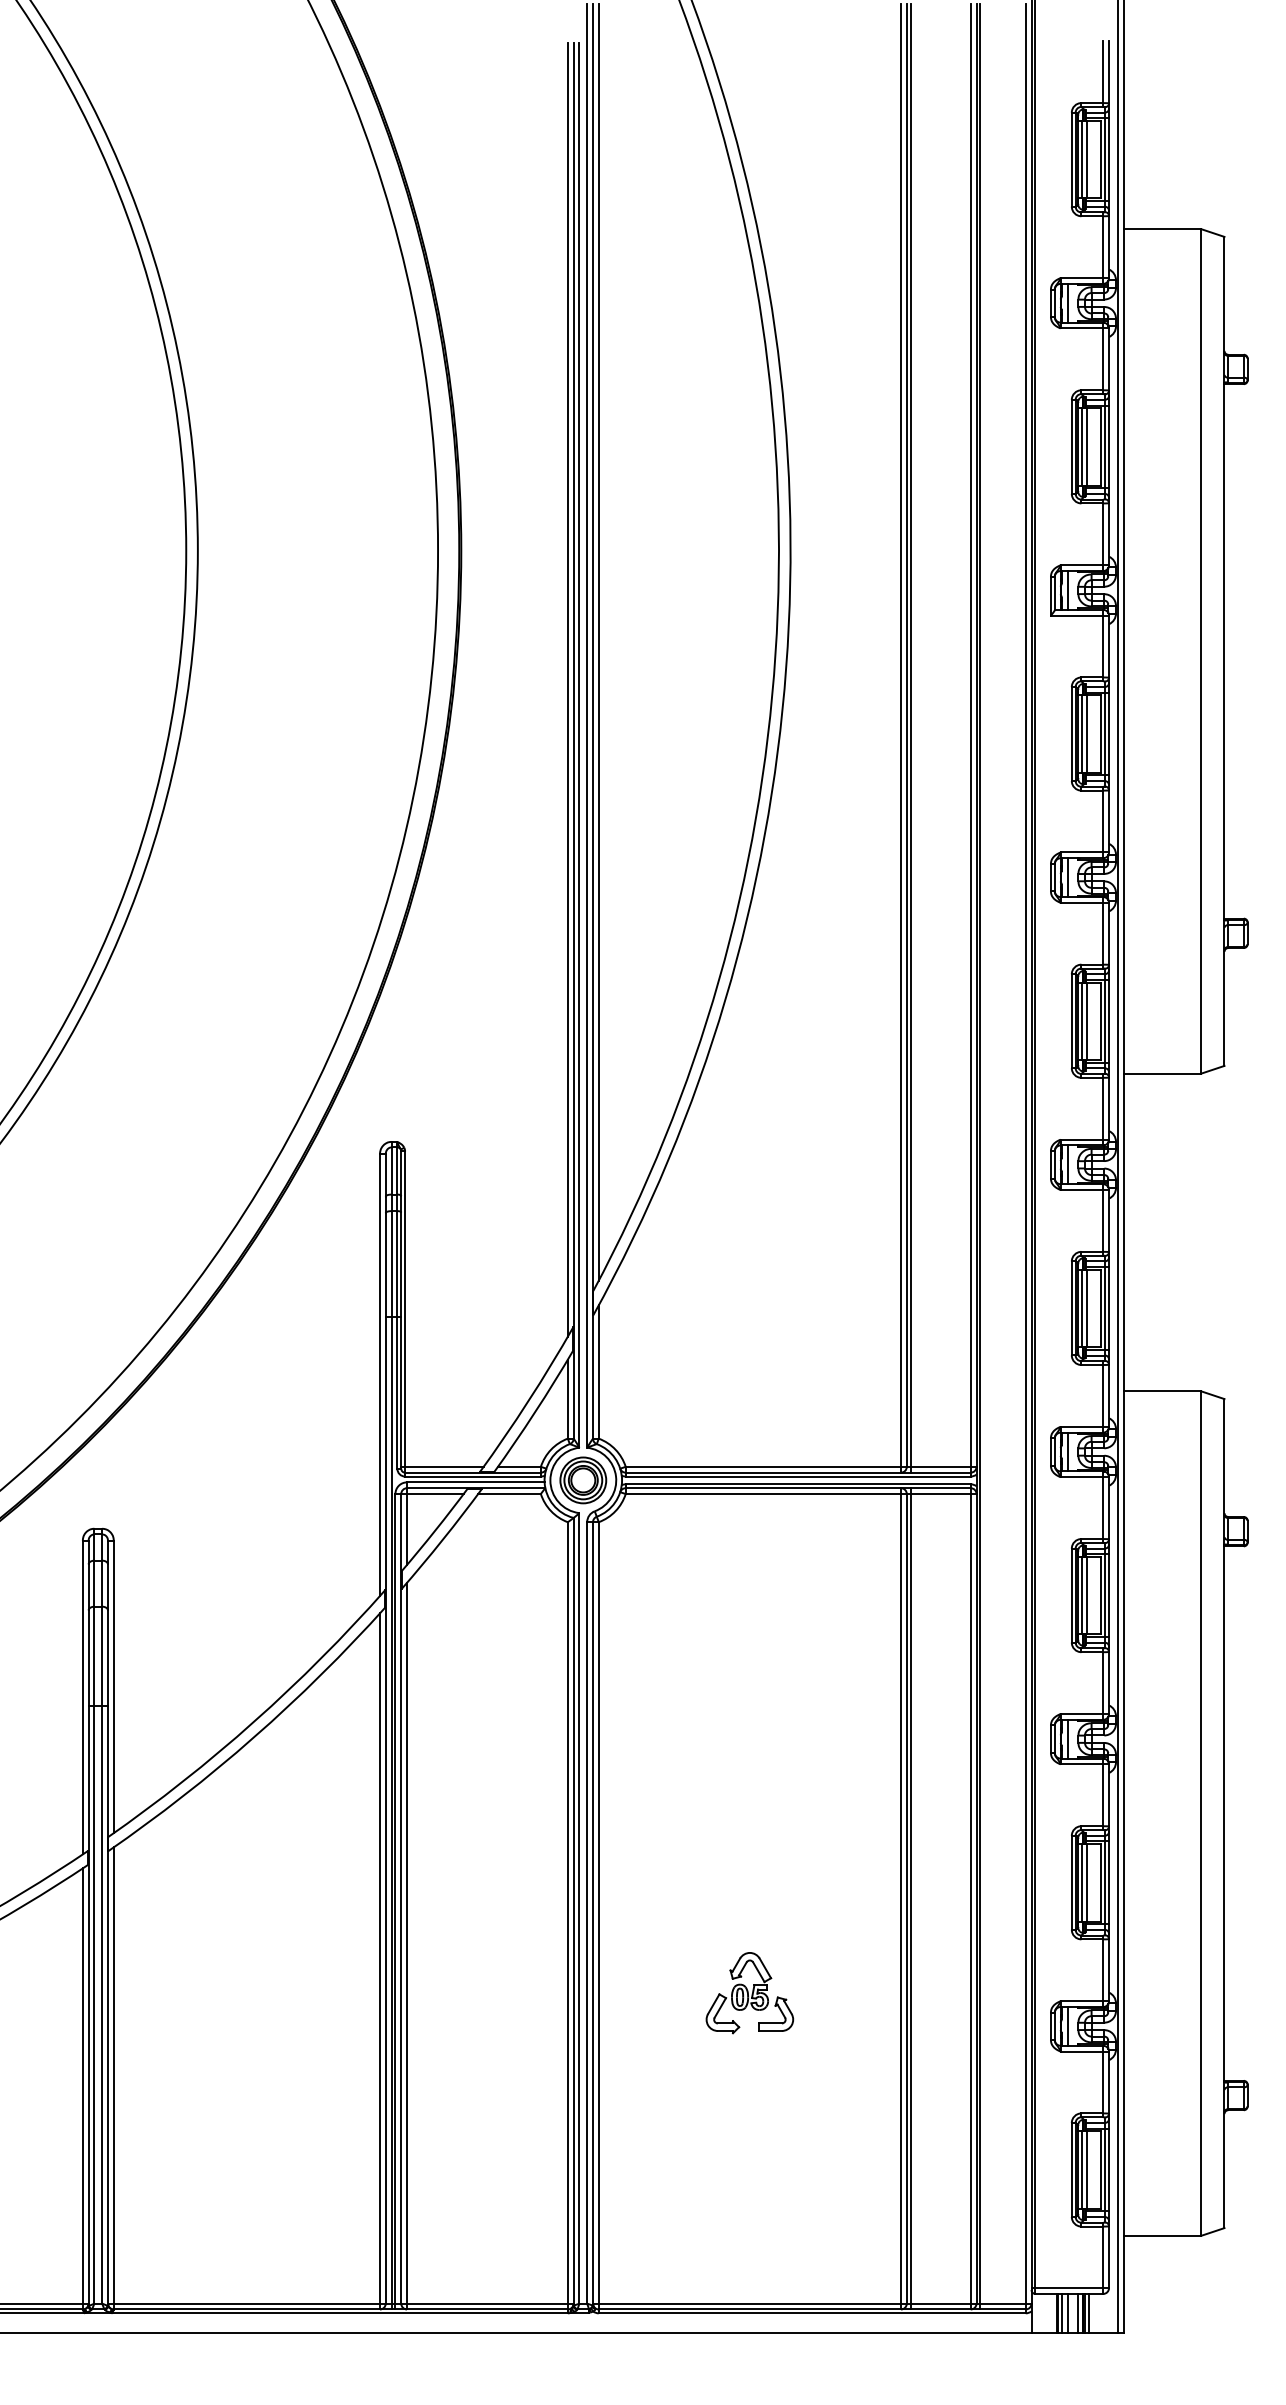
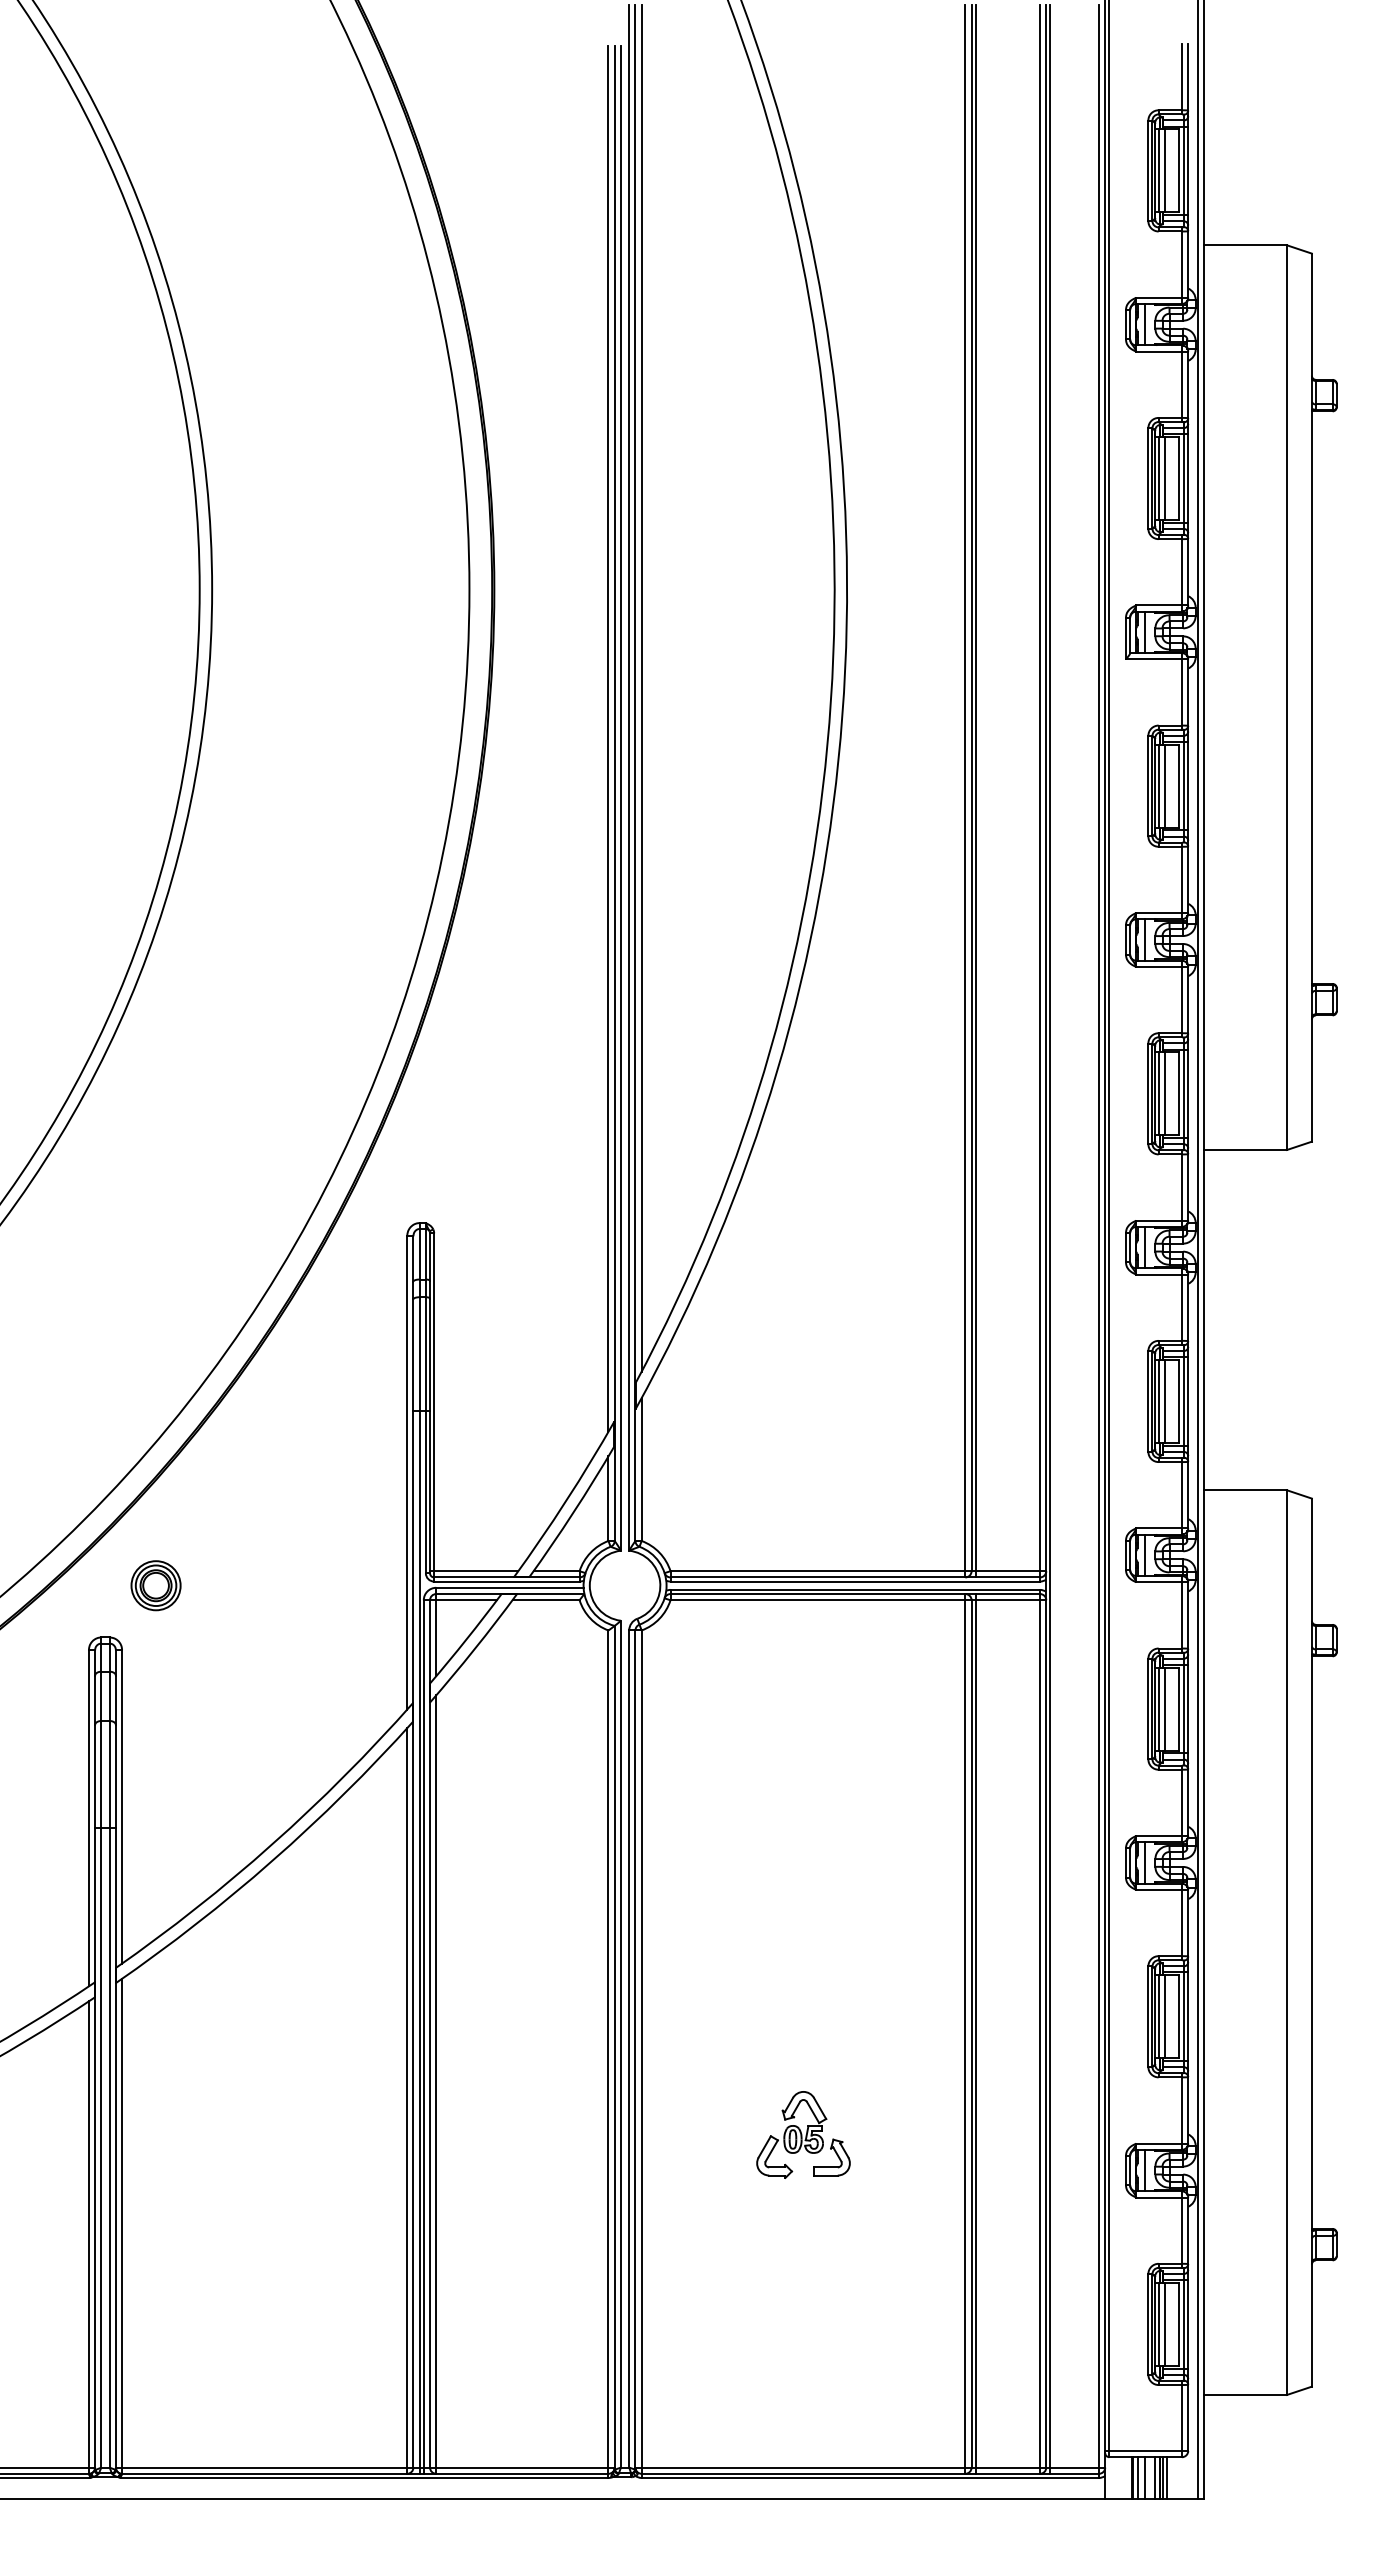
part: (582, 1480) -> (155, 1585), moved

